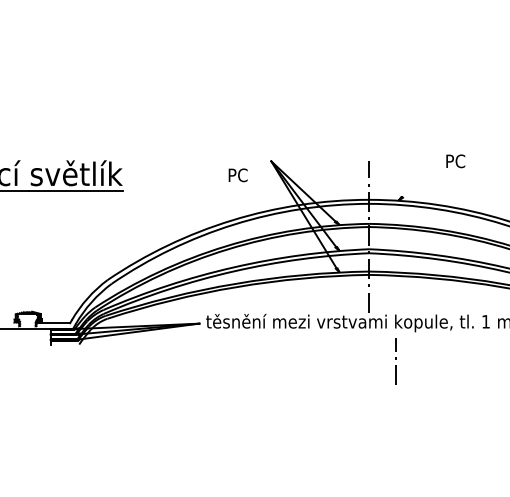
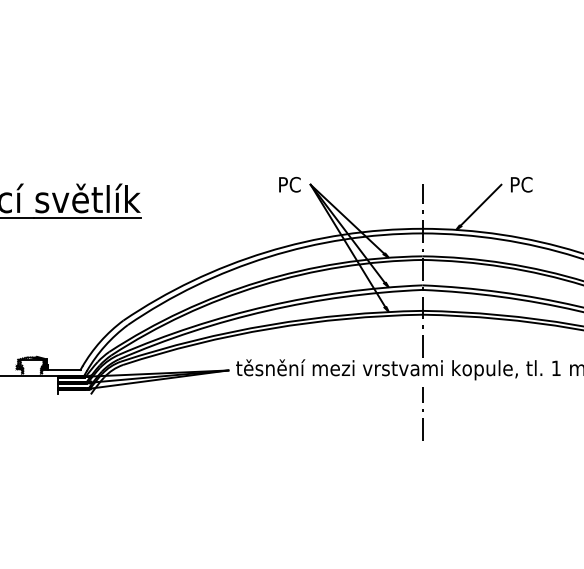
text: (237, 175) -> (289, 184), moved
line: (420, 179) -> (481, 205), added
line: (395, 359) -> (421, 411), moved

